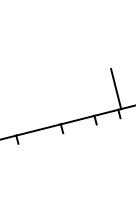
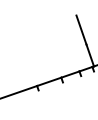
line: (104, 40) -> (81, 29), added

